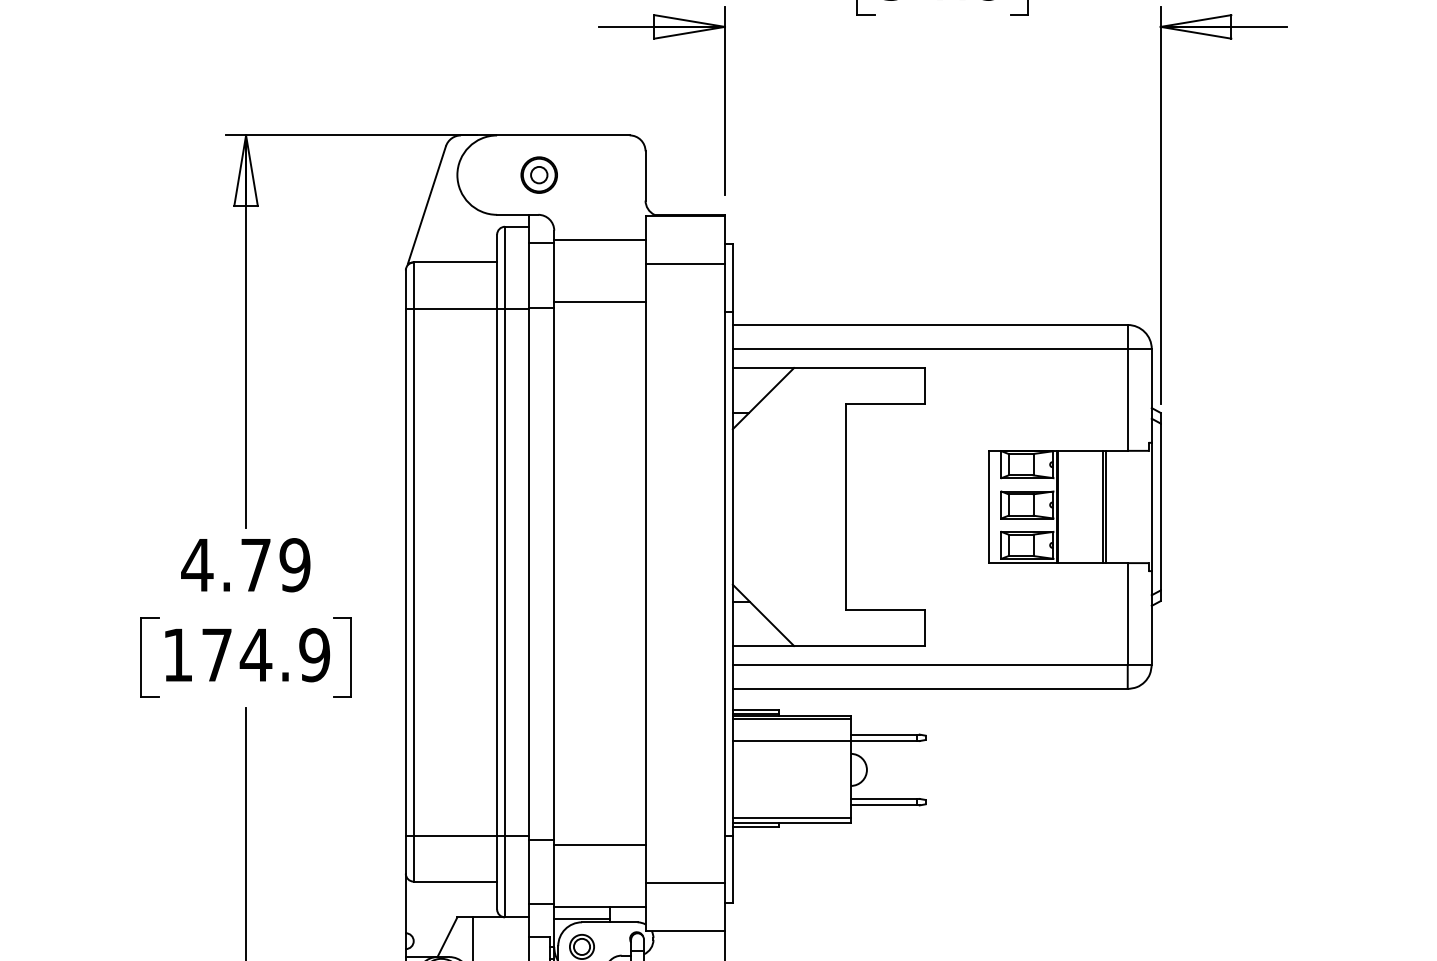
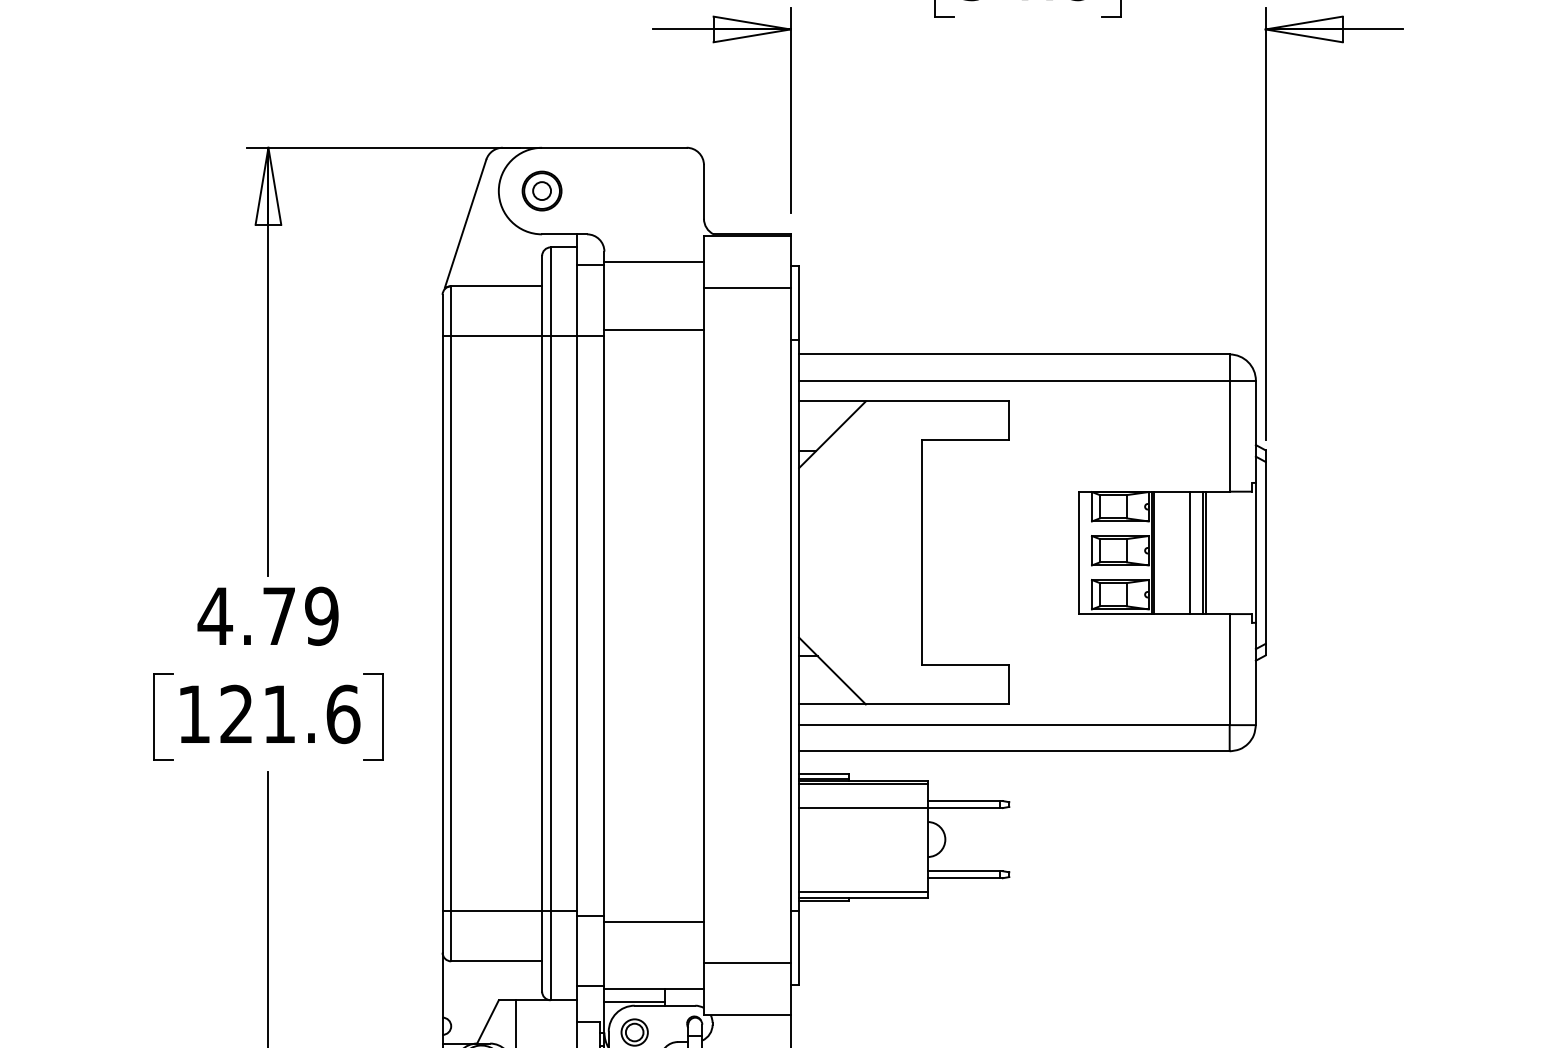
part: (538, 174) -> (541, 190), moved
line: (1090, 506) -> (1189, 552), added
text: (266, 655) -> (290, 714), 174.9 -> 121.6

